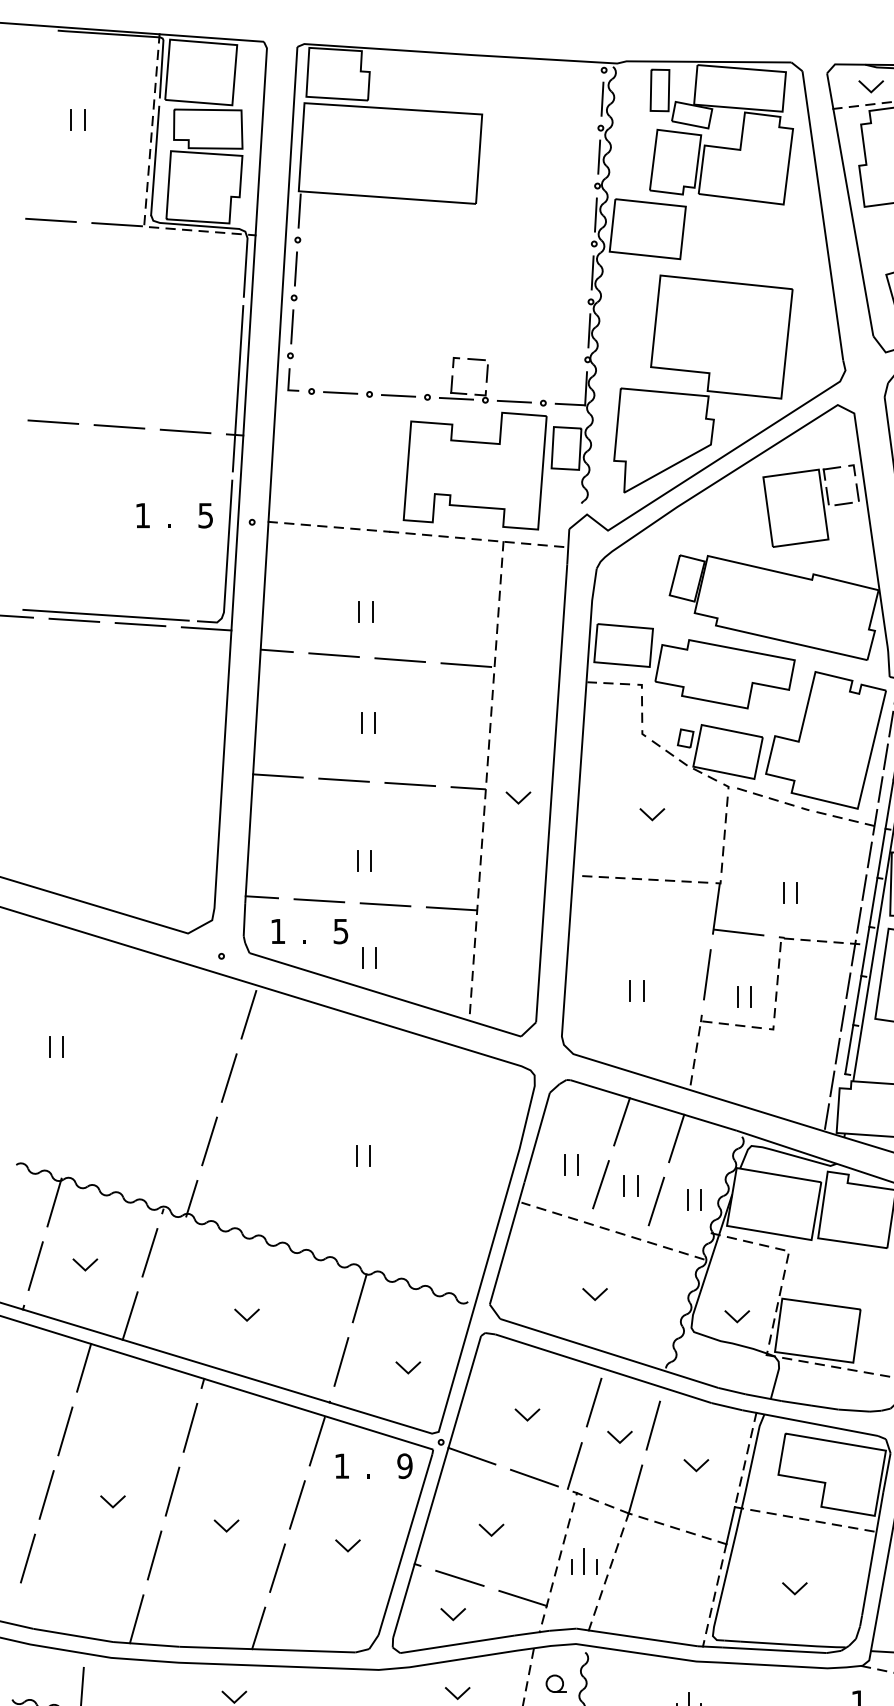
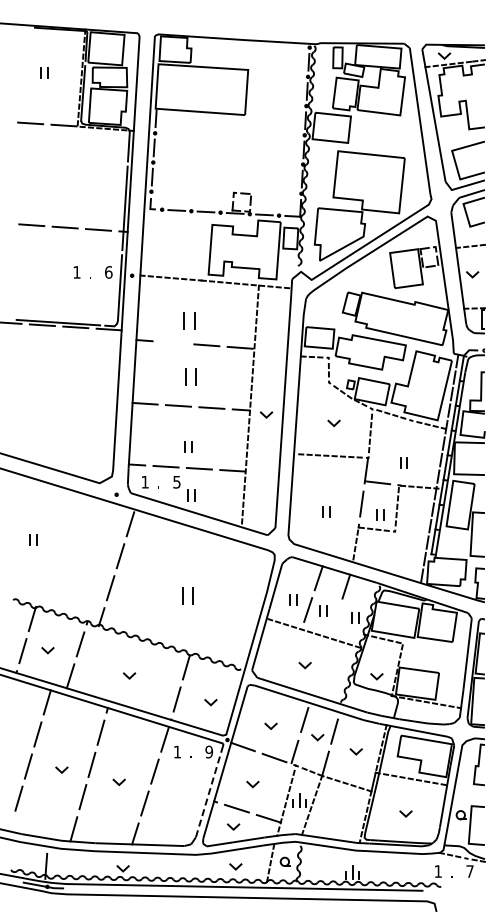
text: (205, 515) -> (108, 272), 5 -> 6
part: (365, 610) -> (189, 320), size x1.6
line: (332, 654) -> (172, 342), removed
part: (367, 721) -> (190, 376), size x1.6
part: (363, 1155) -> (188, 595), size x1.6
line: (655, 1201) -> (335, 618), removed
line: (405, 1544) -> (209, 791), solid -> dashed
line: (346, 1546) -> (179, 792), removed

